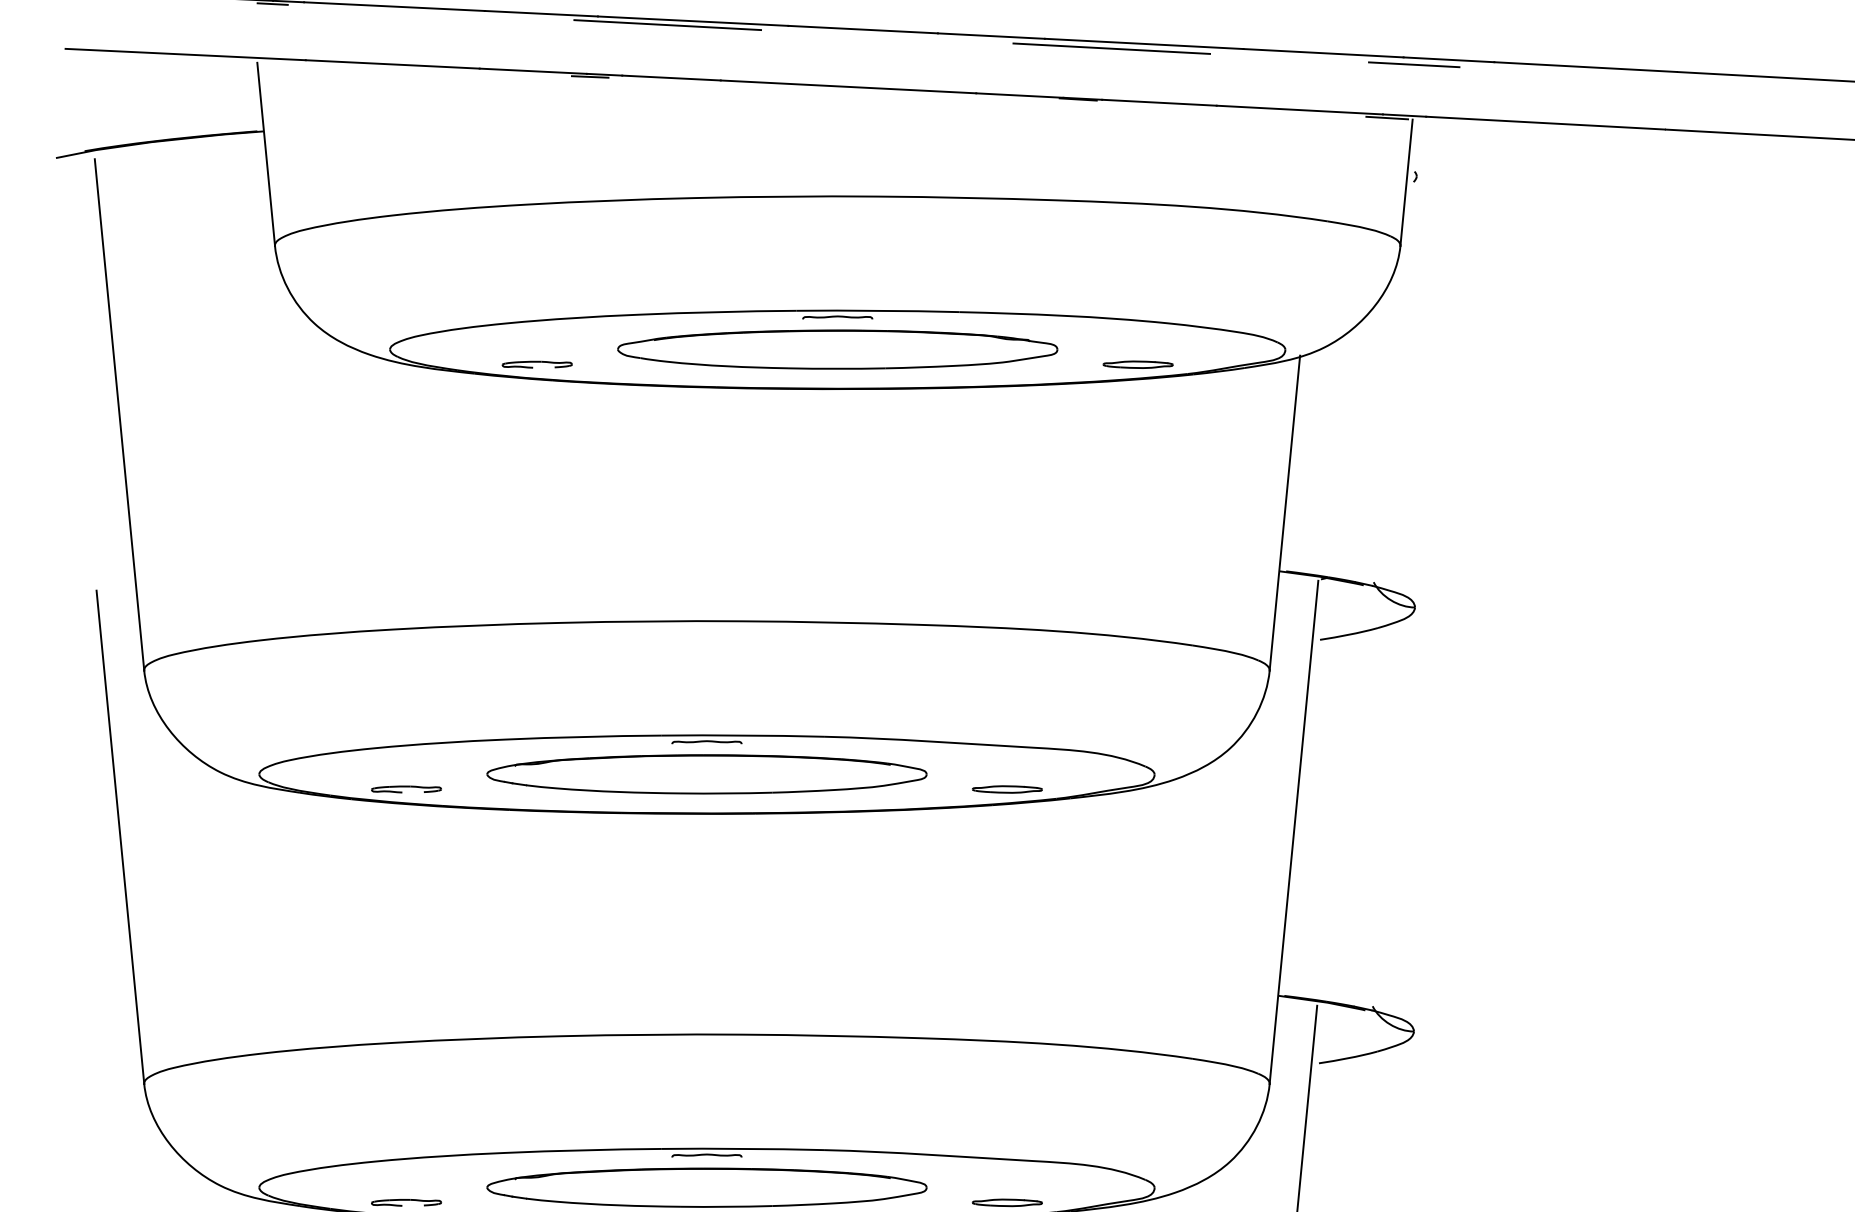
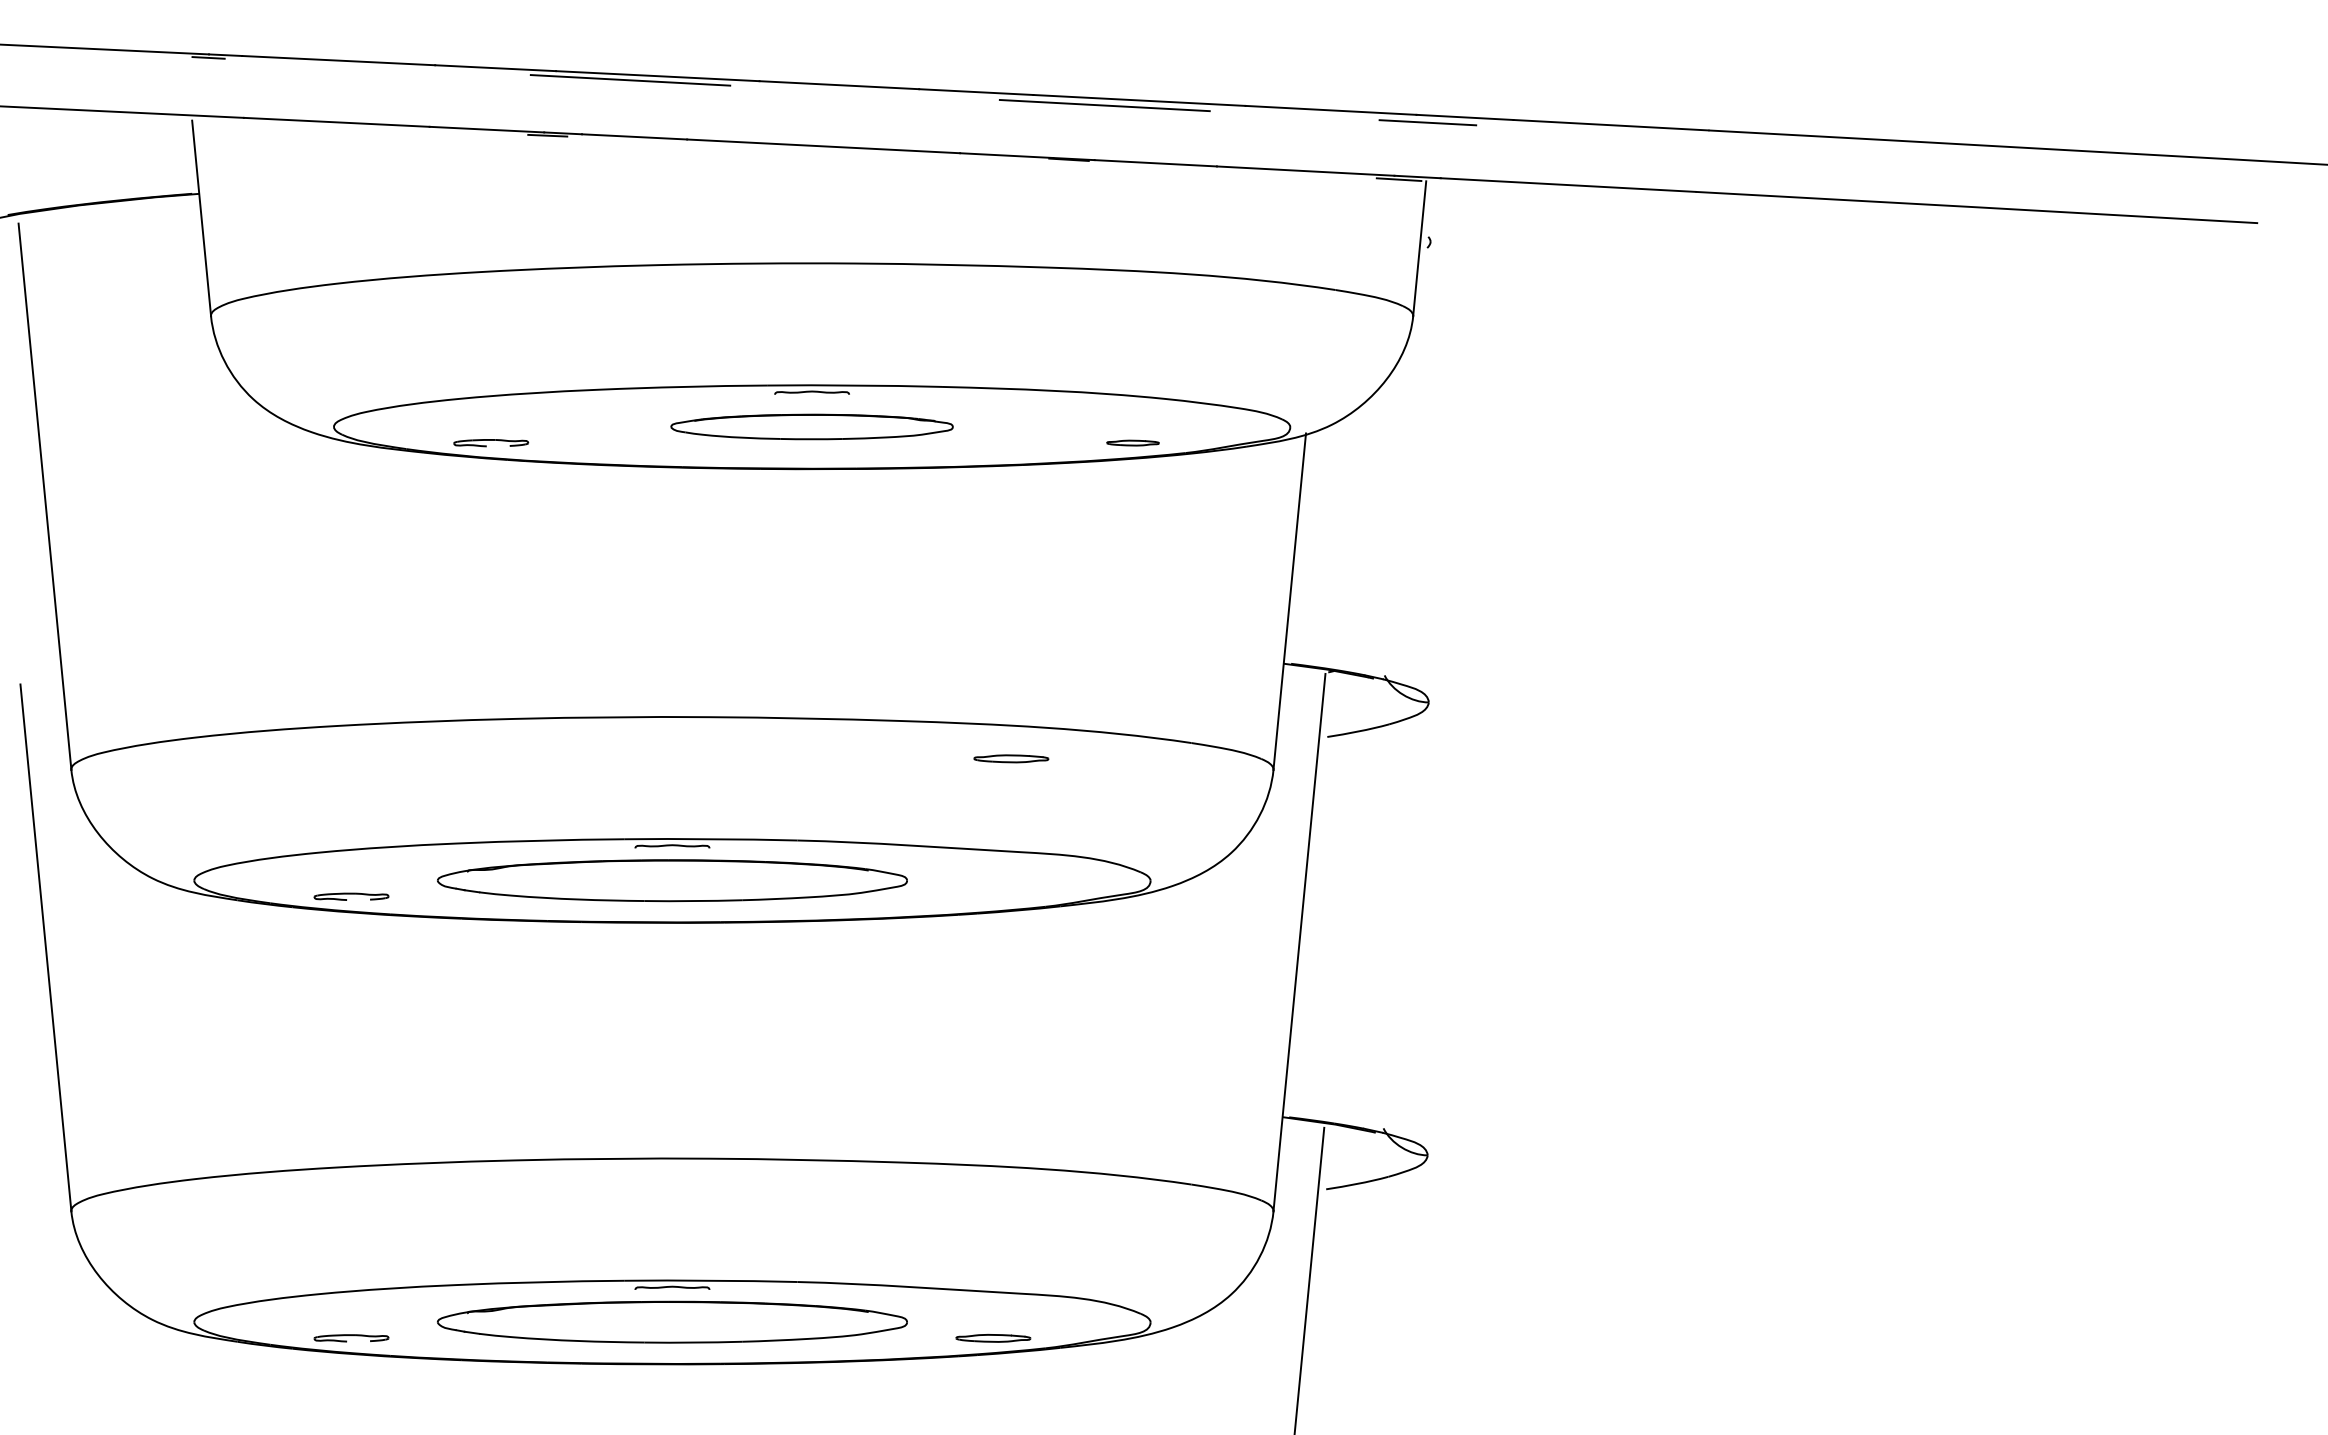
part: (837, 349) -> (811, 426), size x0.6
part: (1137, 364) -> (1132, 442), size x0.7
part: (1007, 789) -> (1011, 758), moved

